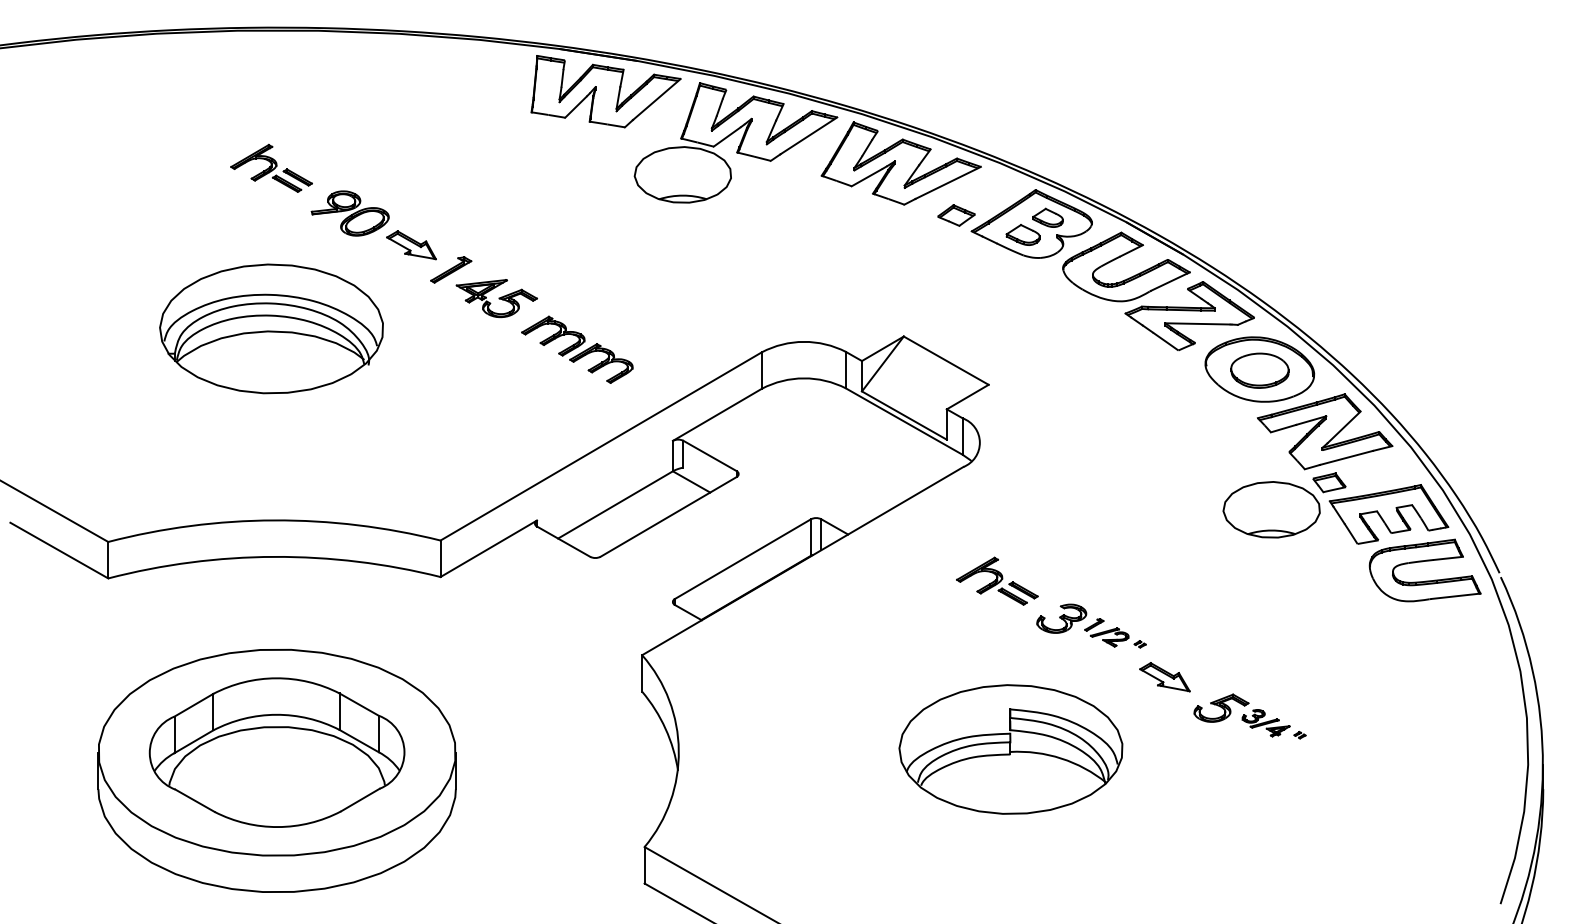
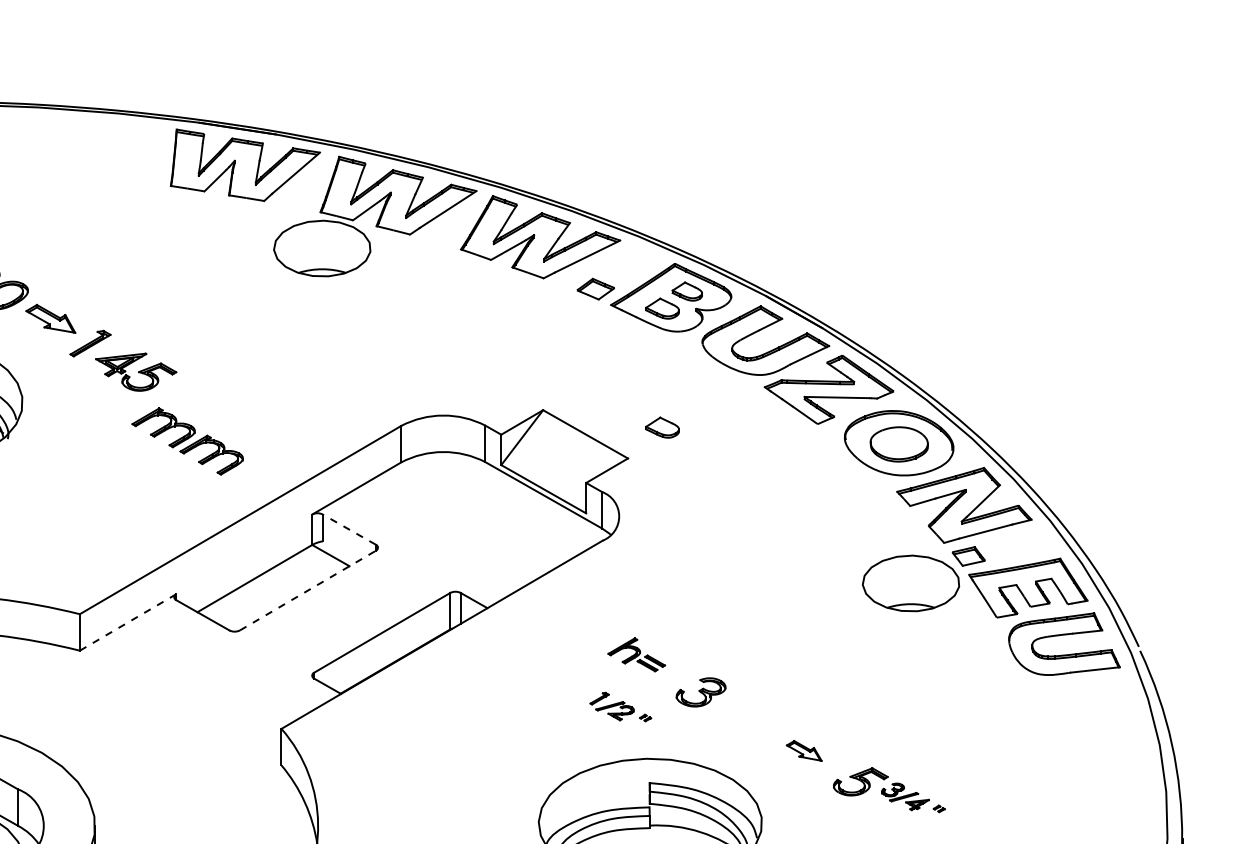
part: (577, 349) -> (187, 441), moved
part: (1022, 353) -> (661, 427), added
line: (710, 455) -> (349, 529), solid -> dashed
line: (668, 516) -> (307, 590), solid -> dashed
line: (488, 548) -> (127, 622), solid -> dashed
part: (997, 580) -> (636, 654), size x0.7
part: (1115, 633) -> (620, 707), moved
part: (1164, 677) -> (803, 751), size x0.7

